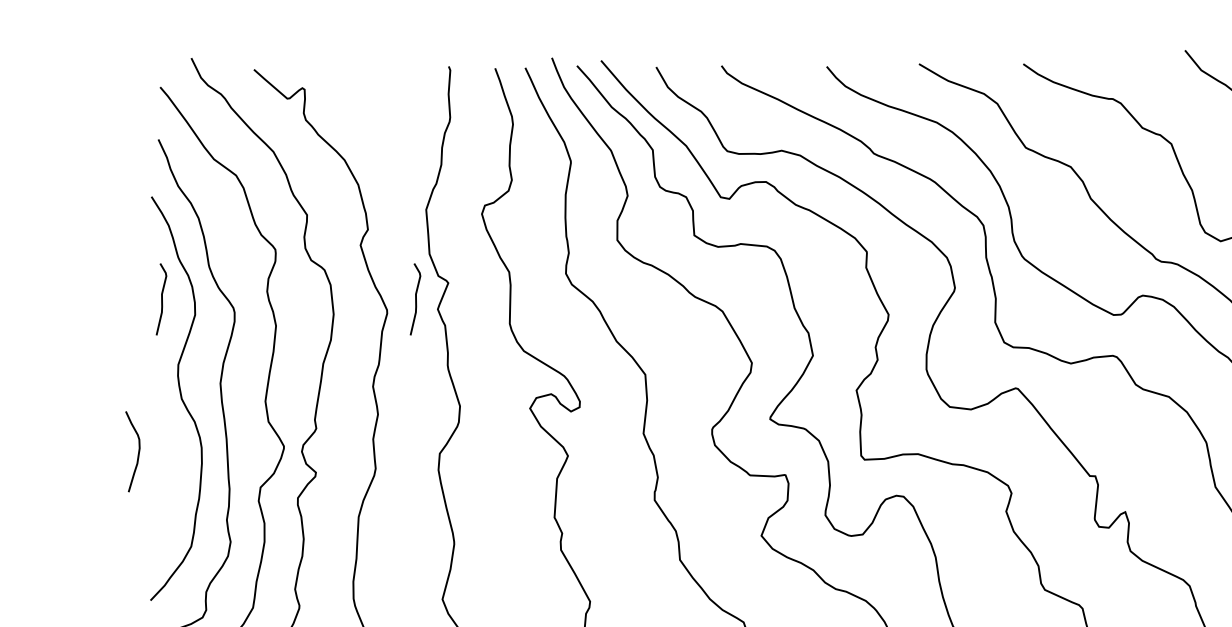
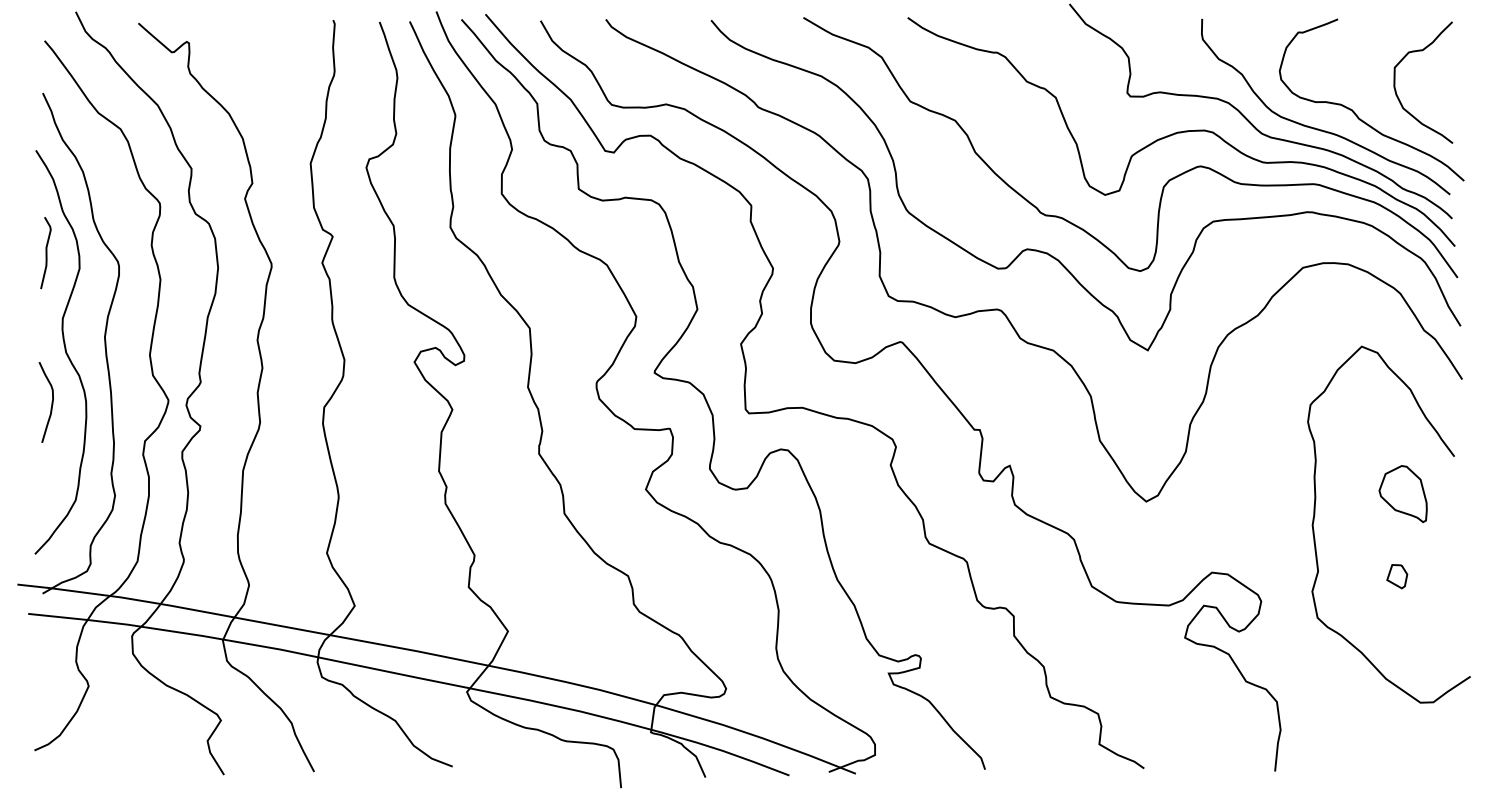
curve: (415, 299) -> (299, 253), removed
curve: (138, 451) -> (51, 402), moved

